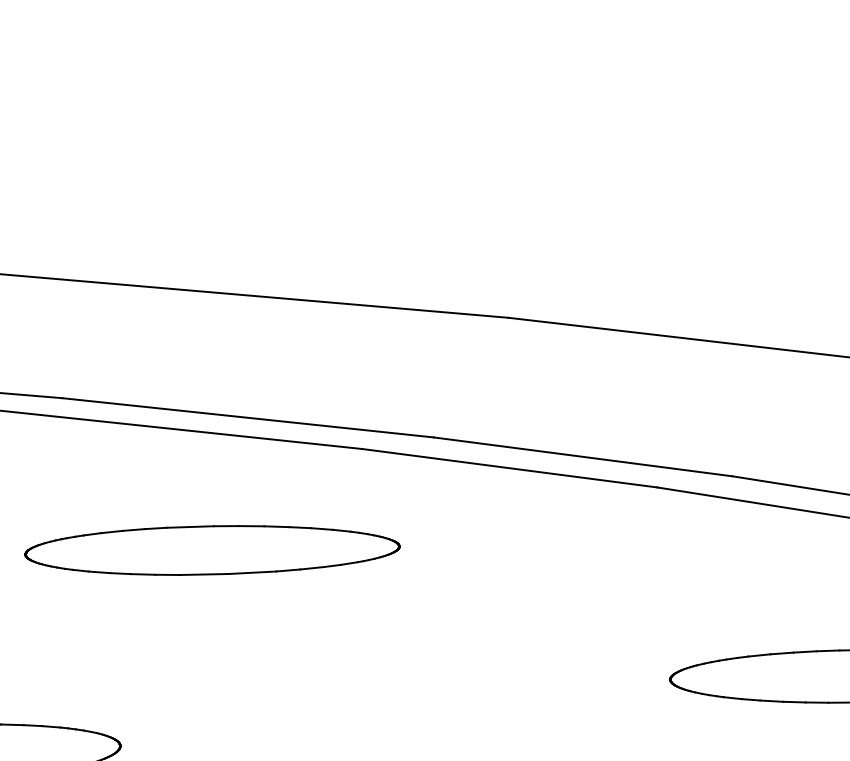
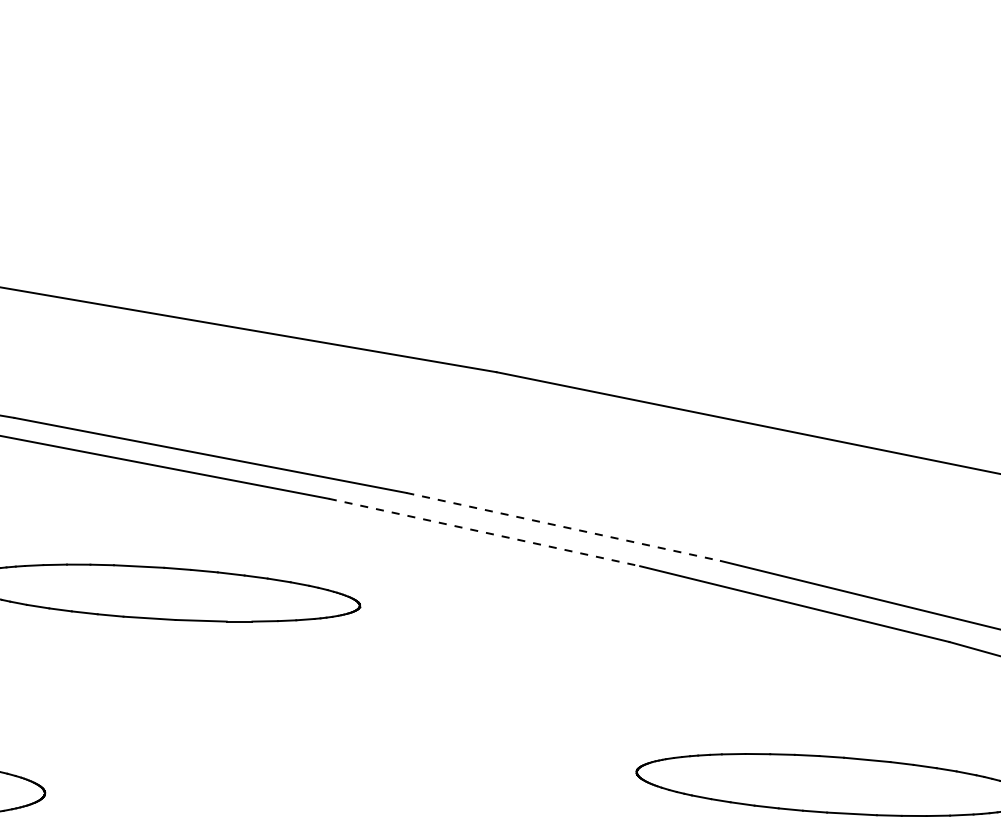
line: (582, 456) -> (563, 526), solid -> dashed
line: (510, 468) -> (485, 532), solid -> dashed

